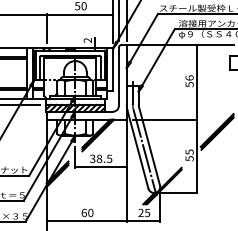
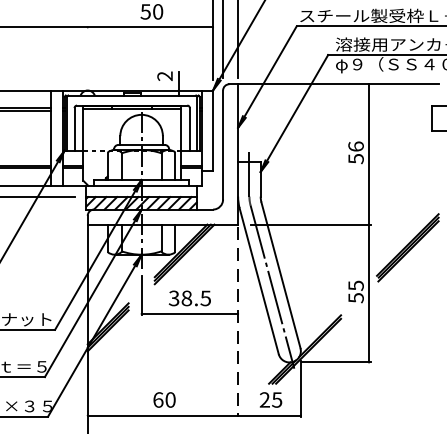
line: (46, 27) -> (87, 51), removed
line: (126, 171) -> (237, 322), solid -> dashed

